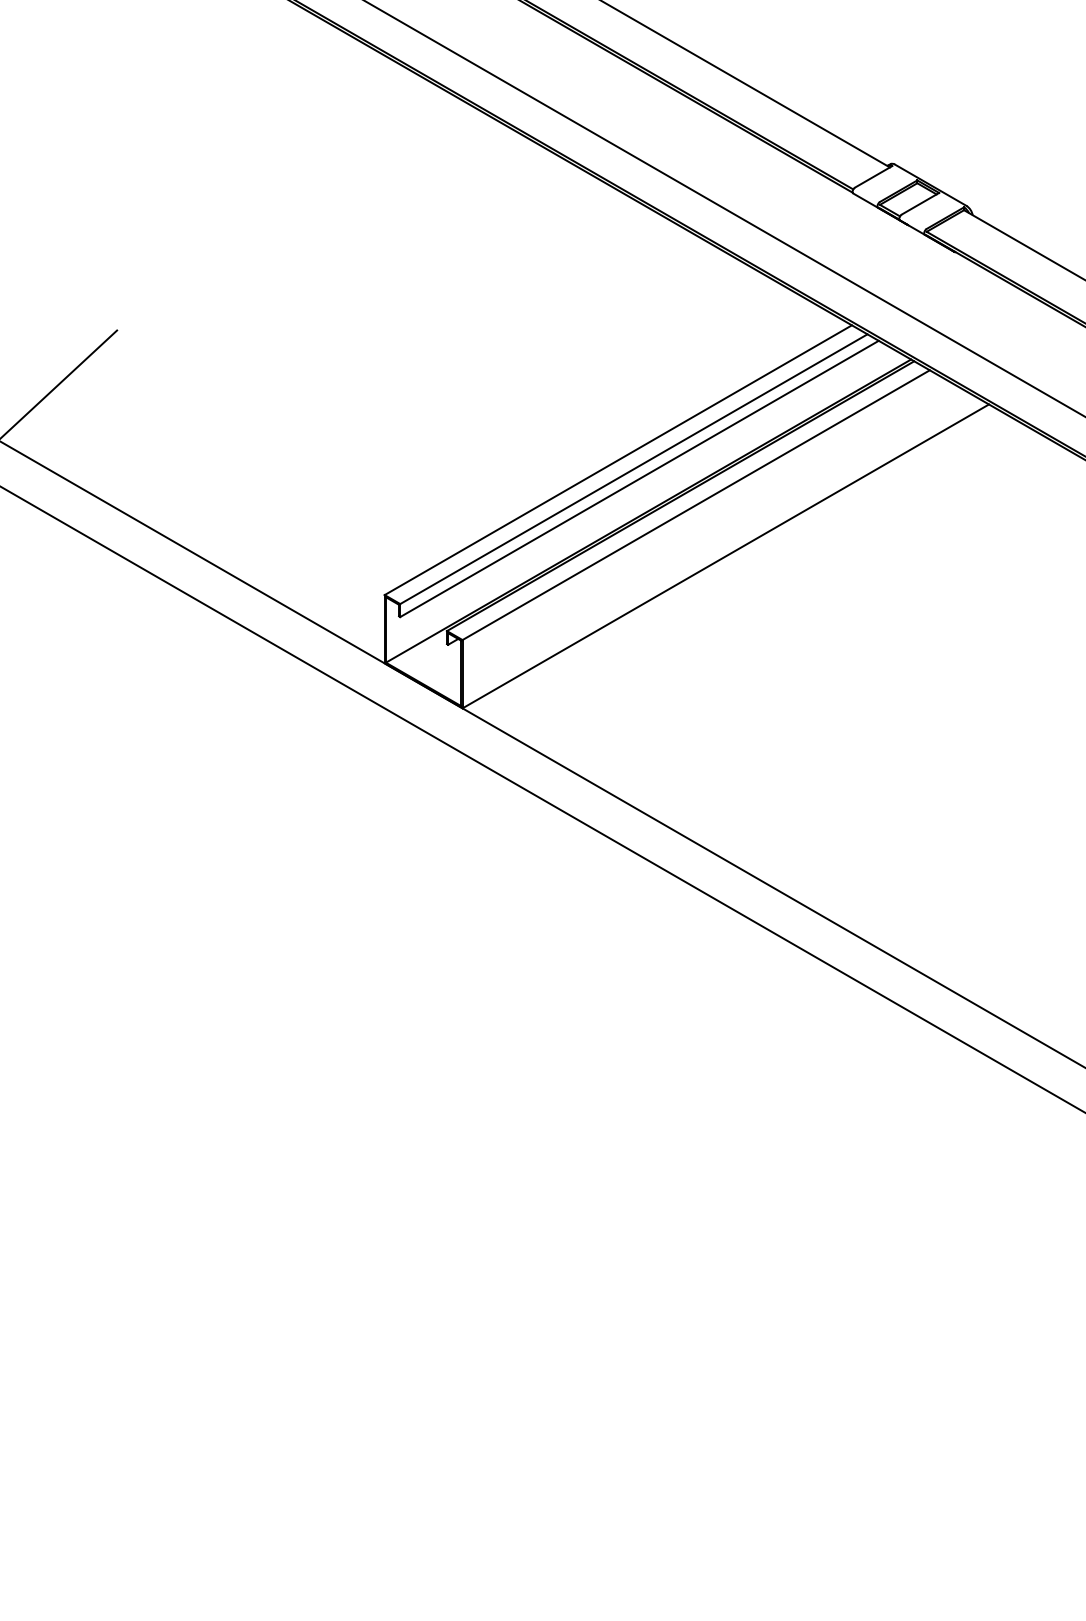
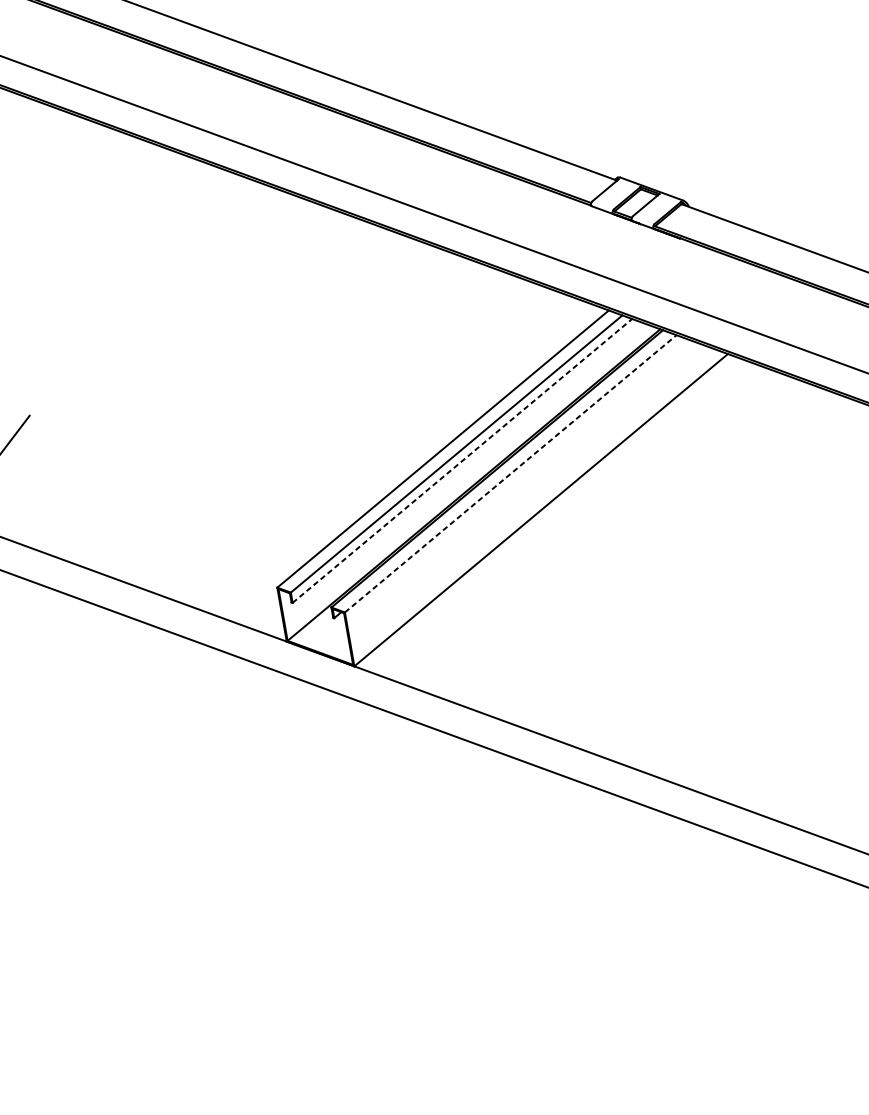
line: (639, 478) -> (462, 460), solid -> dashed
line: (696, 505) -> (511, 474), solid -> dashed

